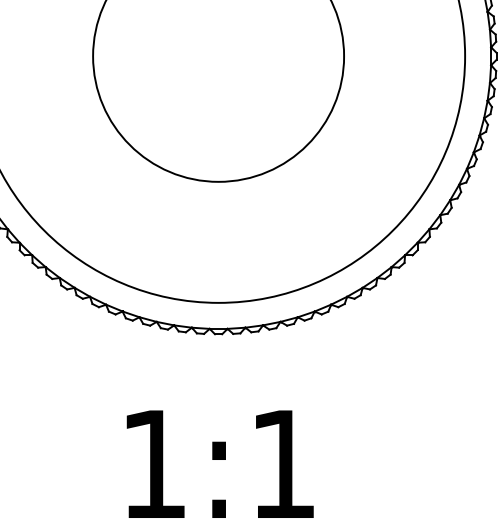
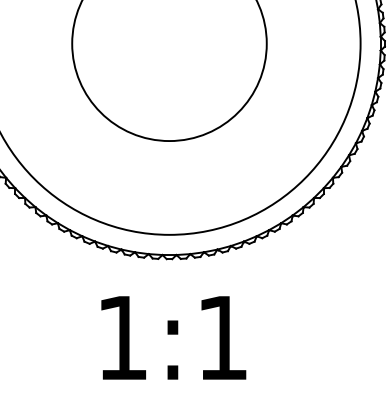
text: (219, 463) -> (173, 337), moved

